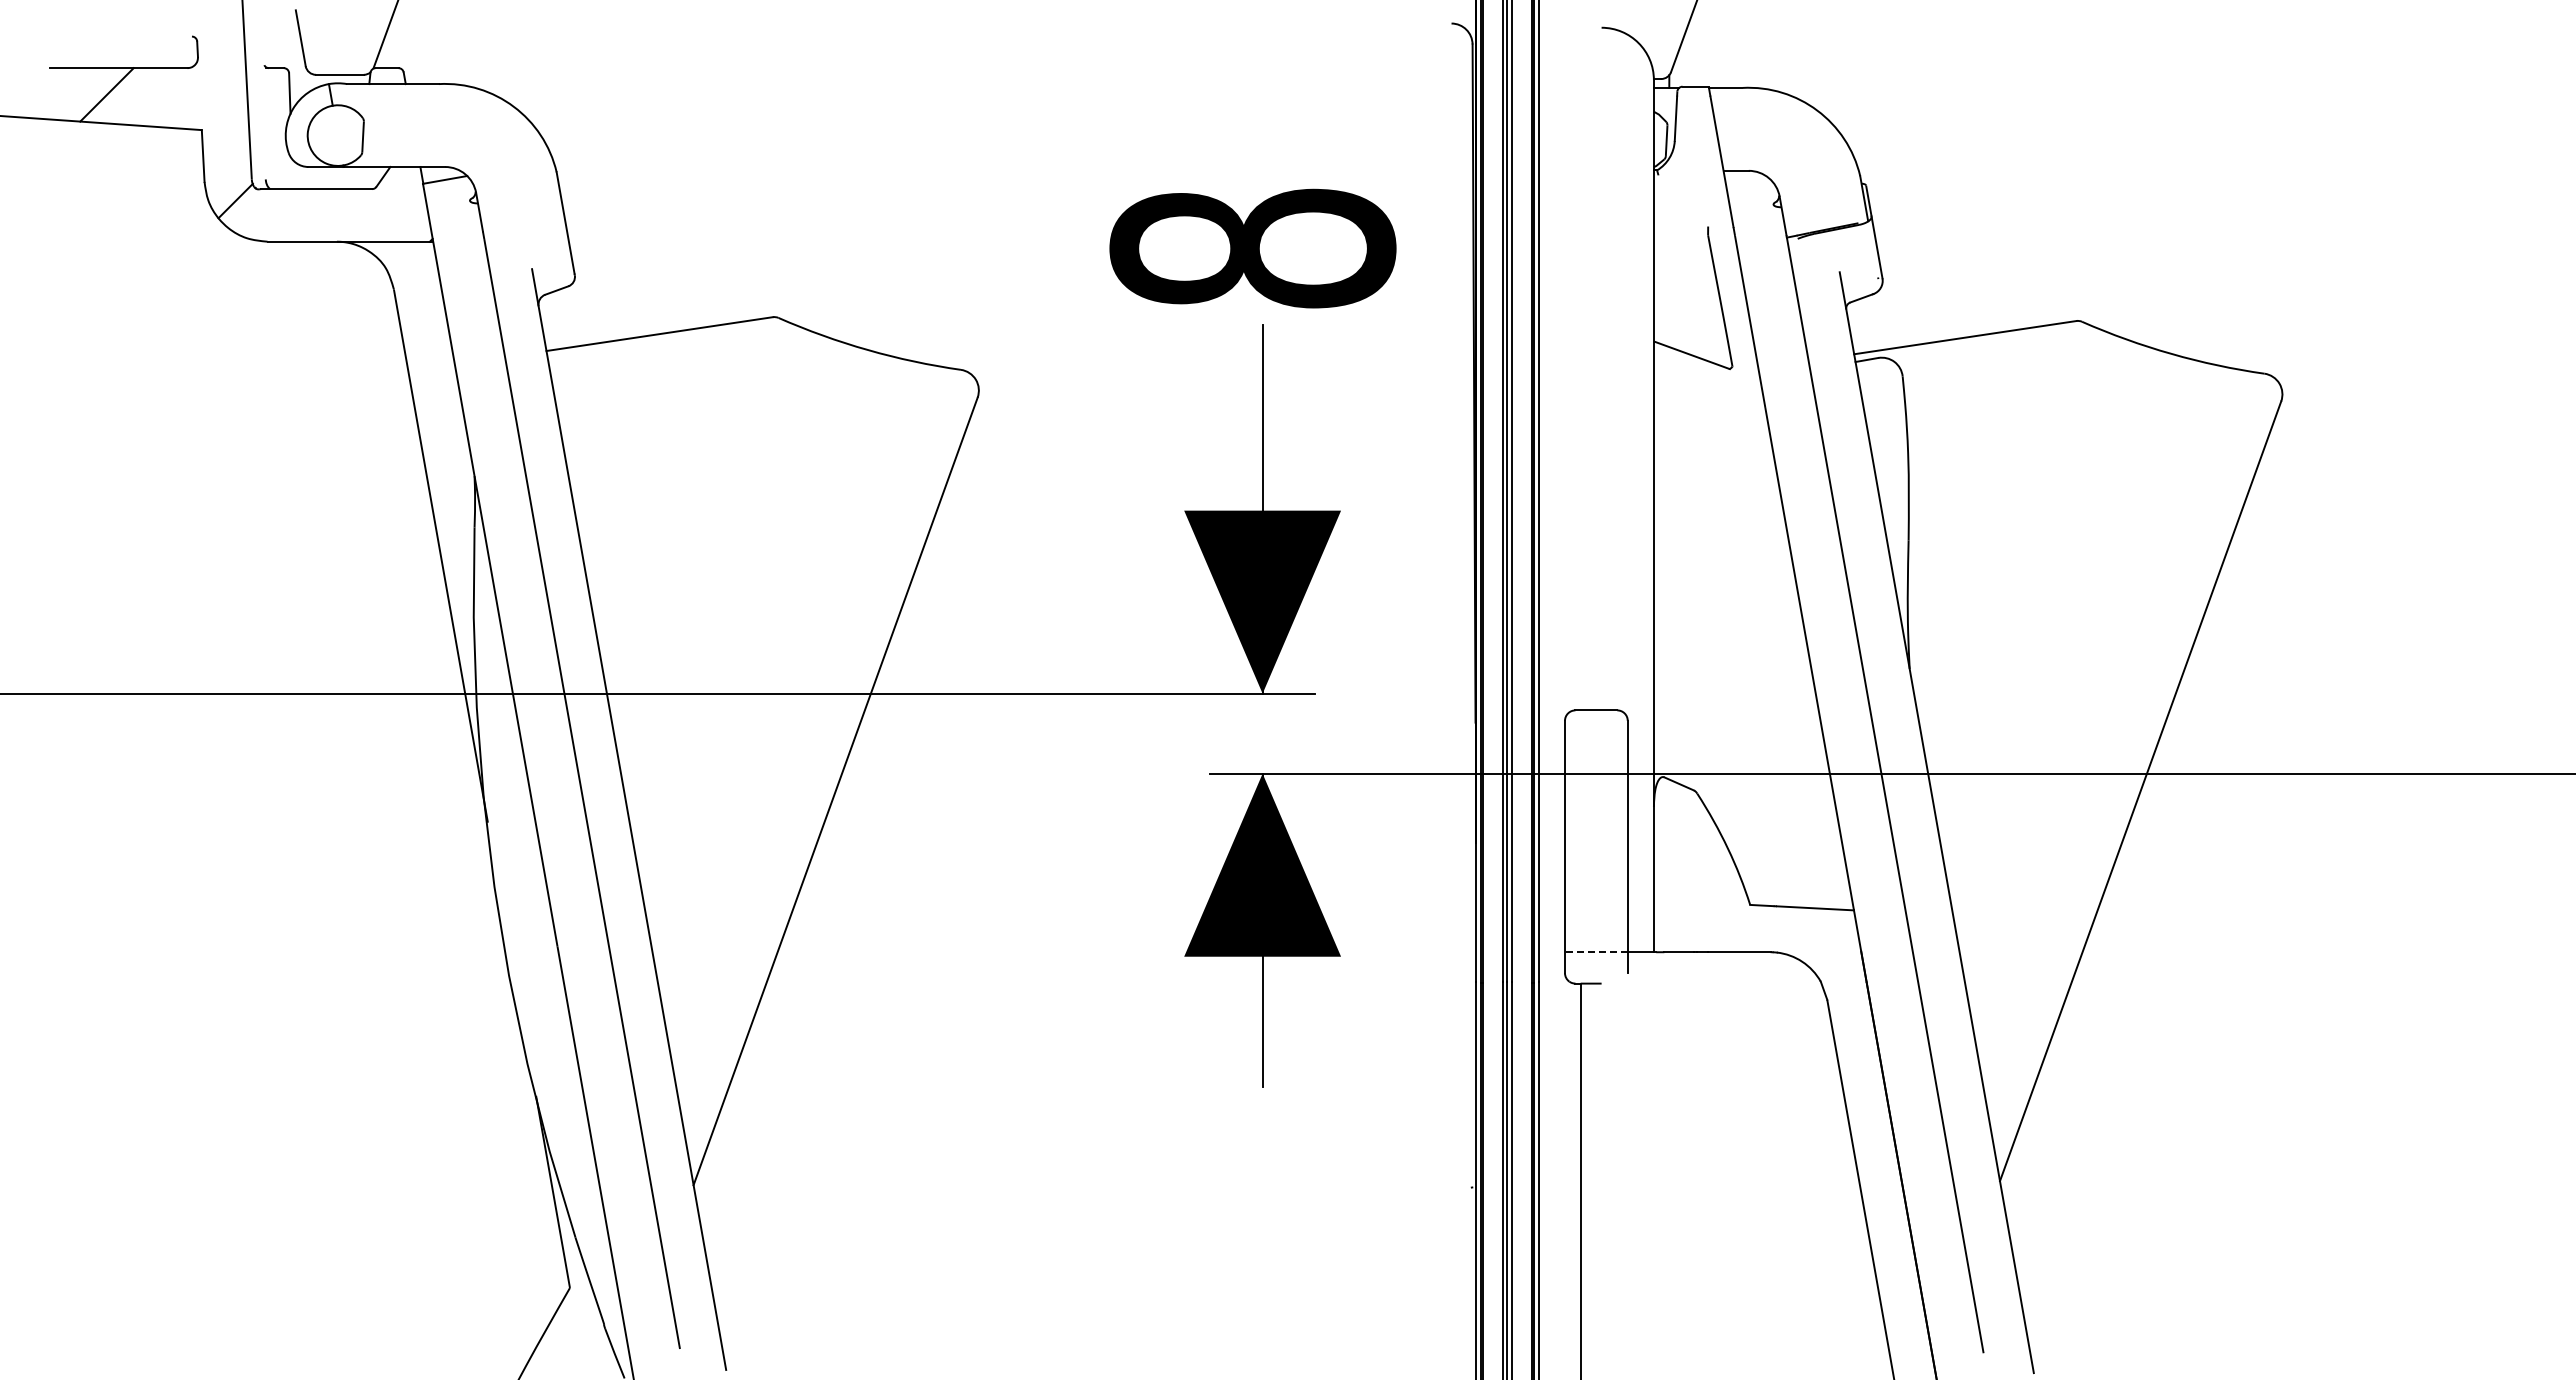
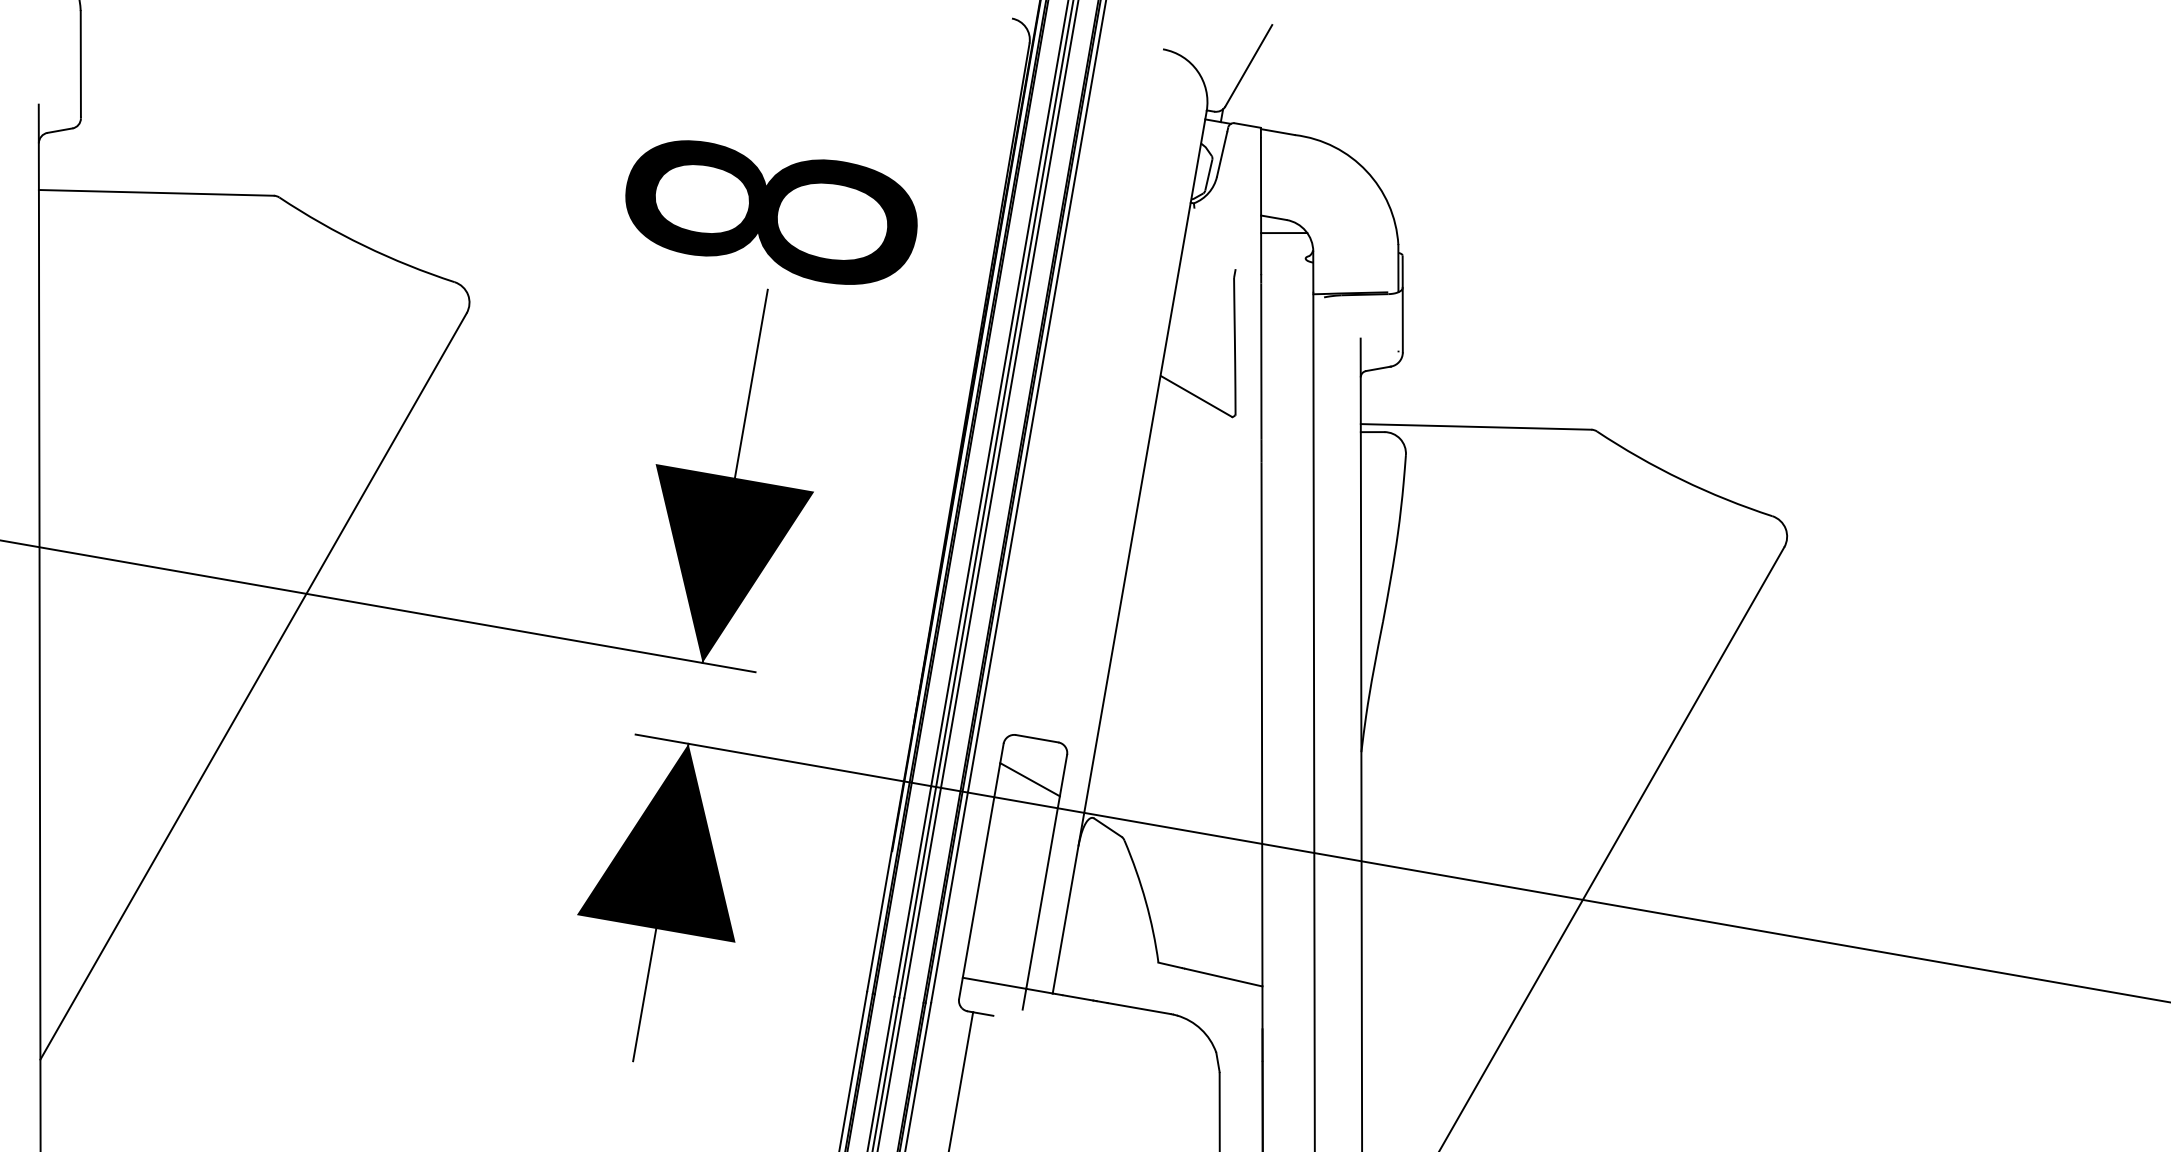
line: (1748, 183) -> (1284, 232), added
line: (1595, 750) -> (1029, 779), added
line: (1595, 952) -> (993, 983), dashed -> solid

